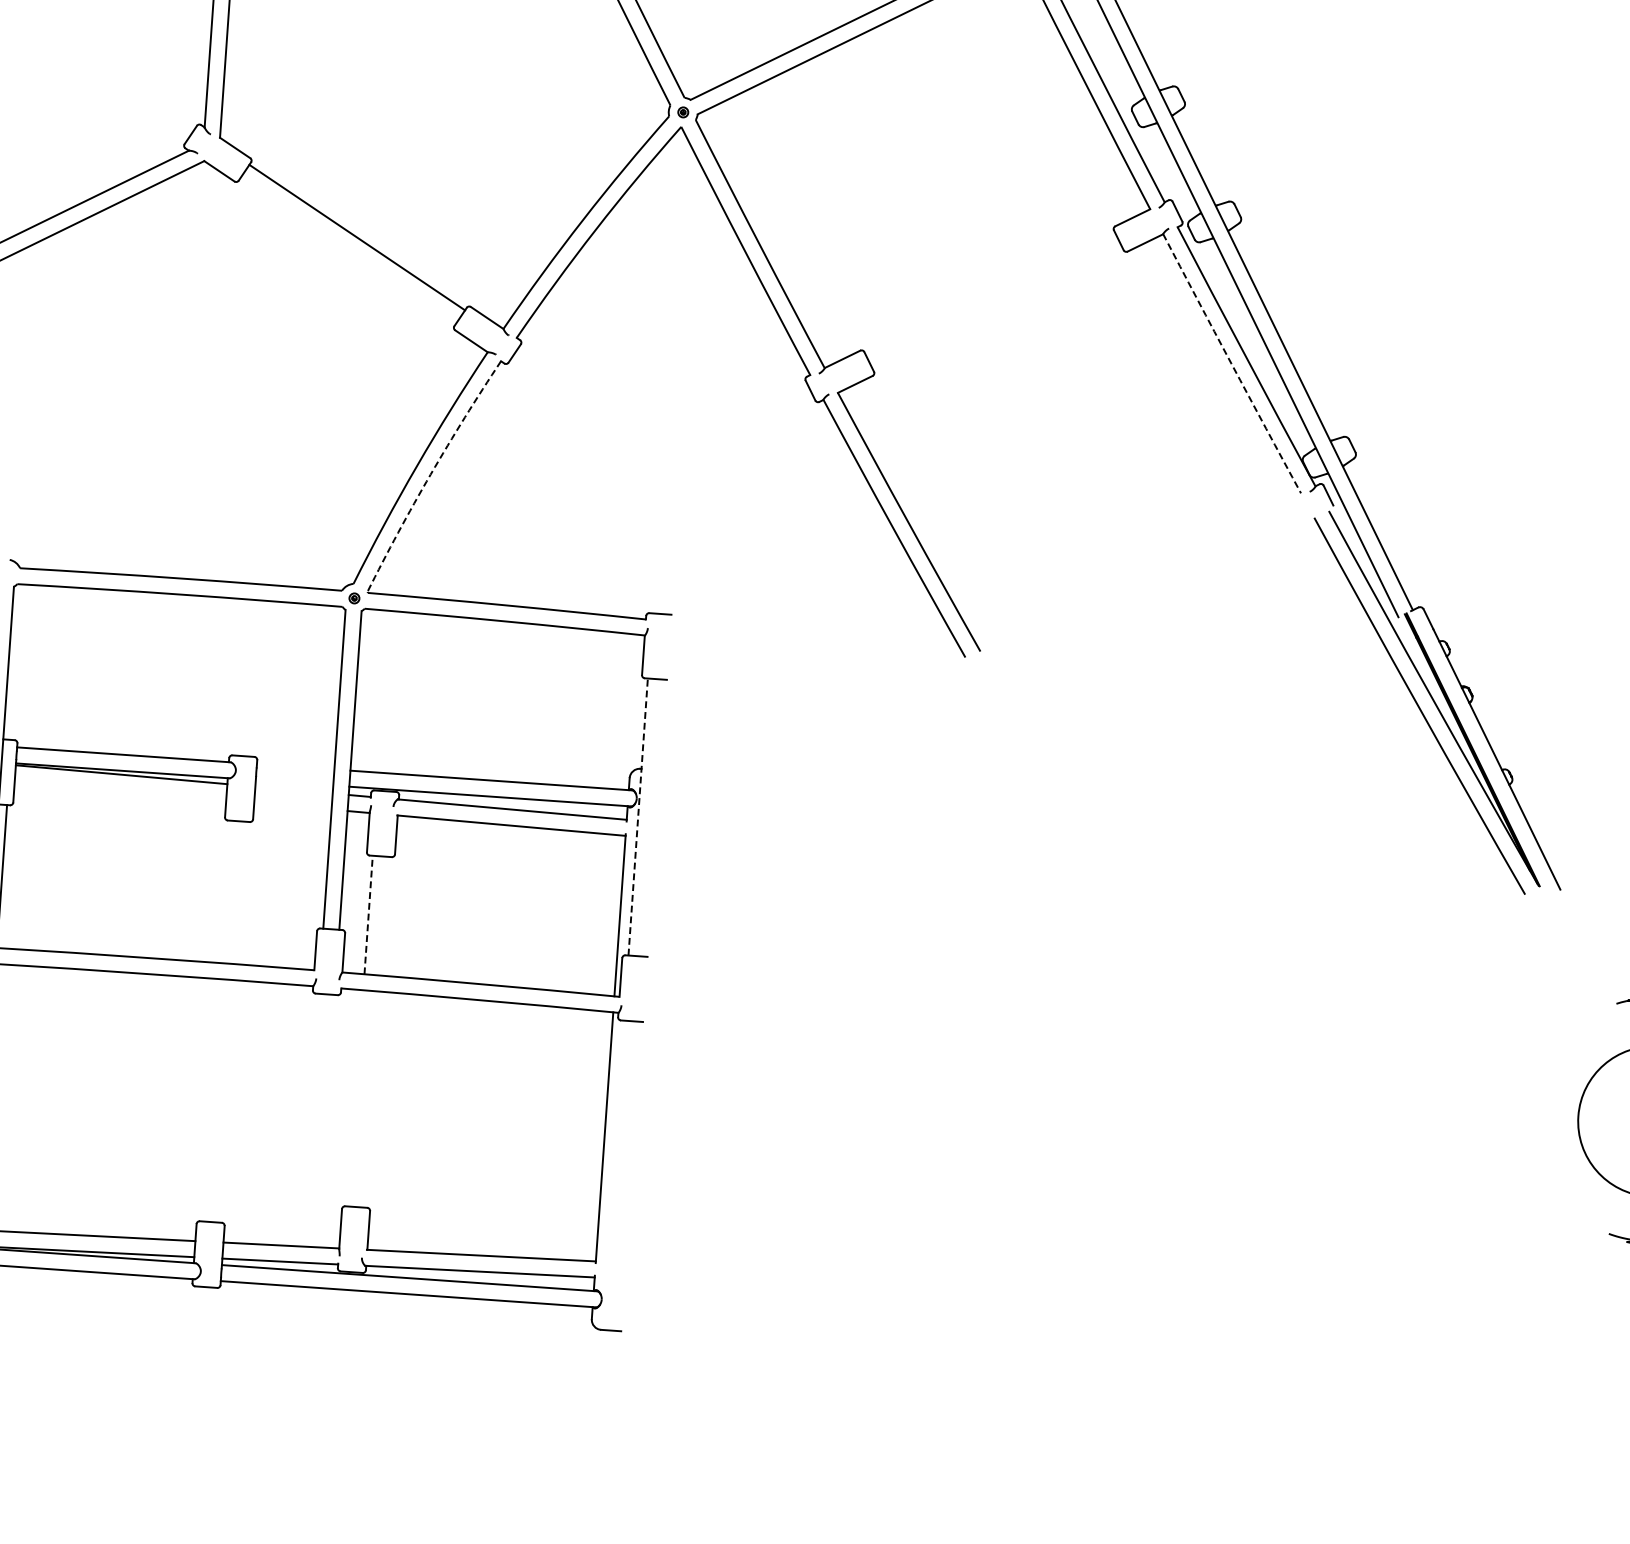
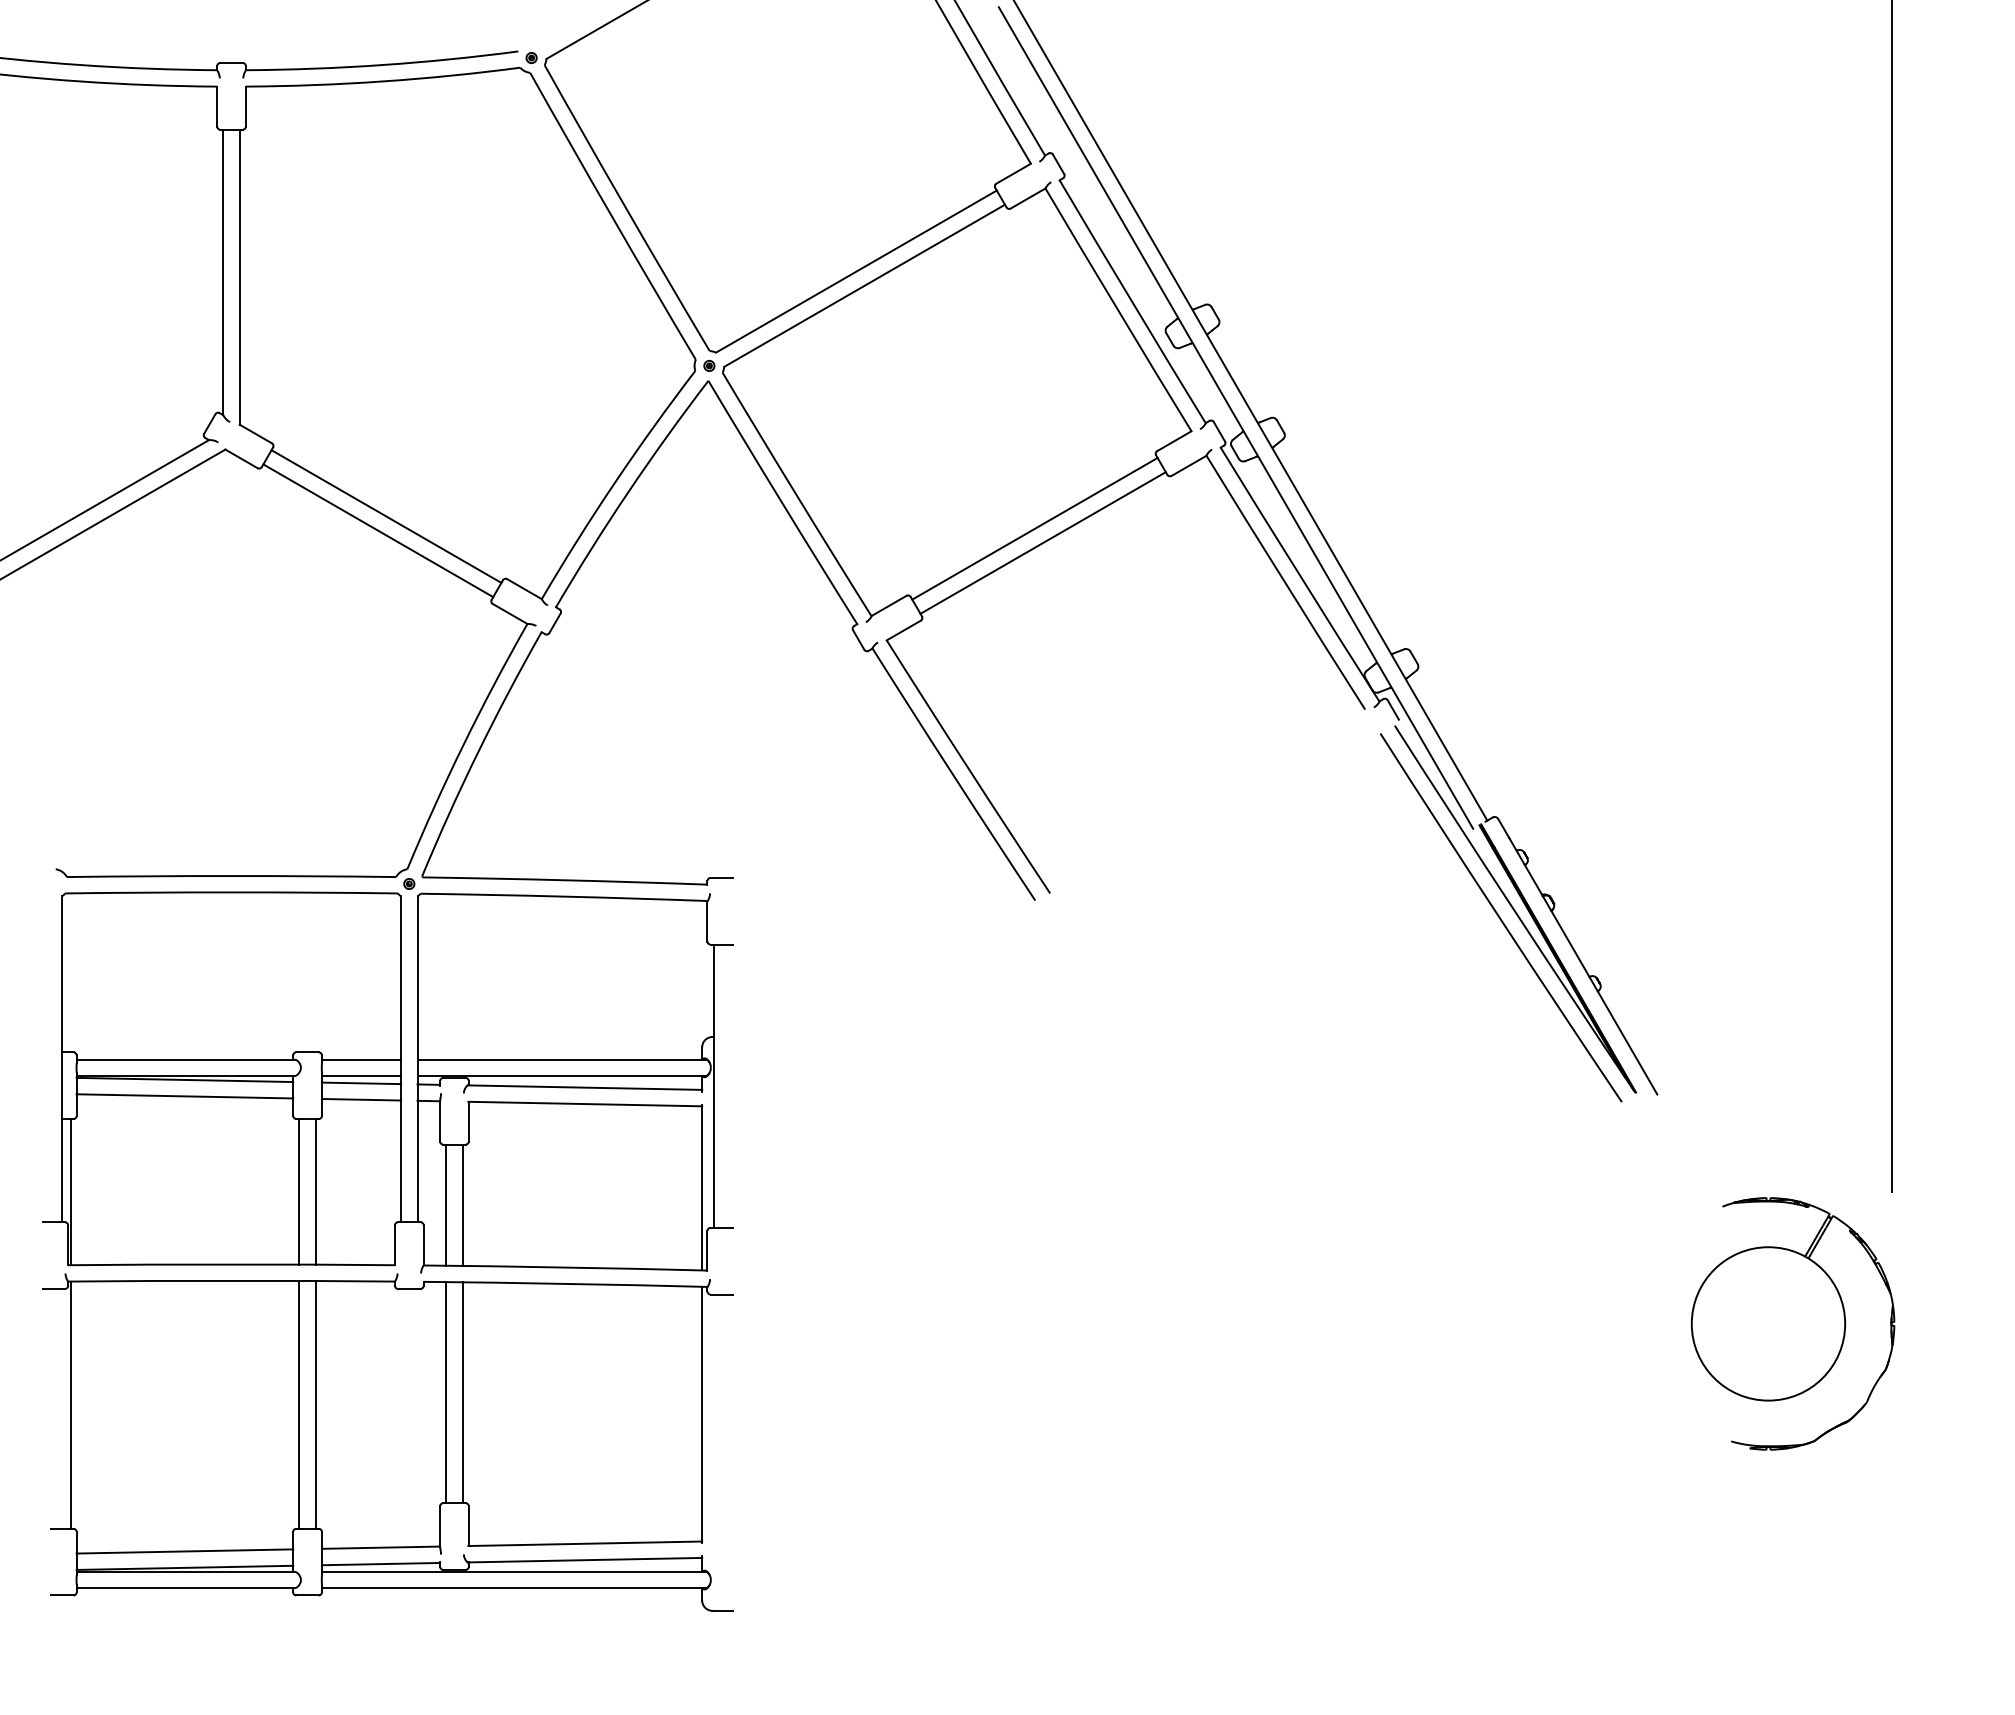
line: (348, 250) -> (378, 530), added
line: (990, 293) -> (1034, 528), added
line: (996, 307) -> (1042, 542), added
arc: (1231, 363) -> (1285, 582), dashed -> solid
arc: (431, 474) -> (478, 752), dashed -> solid
line: (295, 766) -> (361, 1059), added
line: (294, 782) -> (361, 1075), added
line: (120, 790) -> (184, 1096), added
line: (294, 790) -> (361, 1083), added
line: (292, 805) -> (361, 1099), added
line: (638, 817) -> (713, 1086), dashed -> solid
line: (226, 891) -> (299, 1191), added
line: (241, 892) -> (315, 1191), added
line: (368, 915) -> (446, 1205), dashed -> solid
line: (384, 915) -> (462, 1204), added
line: (356, 1098) -> (446, 1392), added
line: (211, 1099) -> (299, 1404), added
line: (371, 1099) -> (462, 1392), added
line: (227, 1100) -> (315, 1404), added

